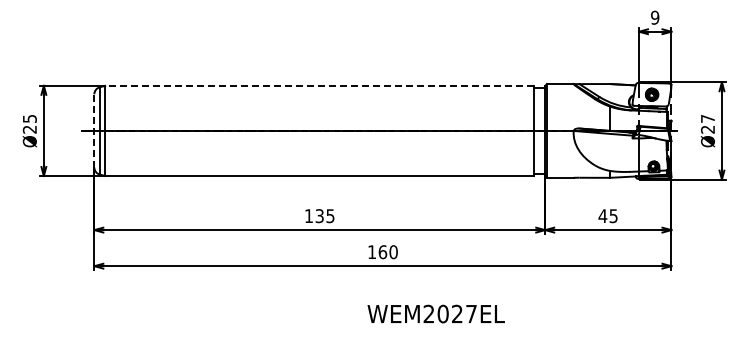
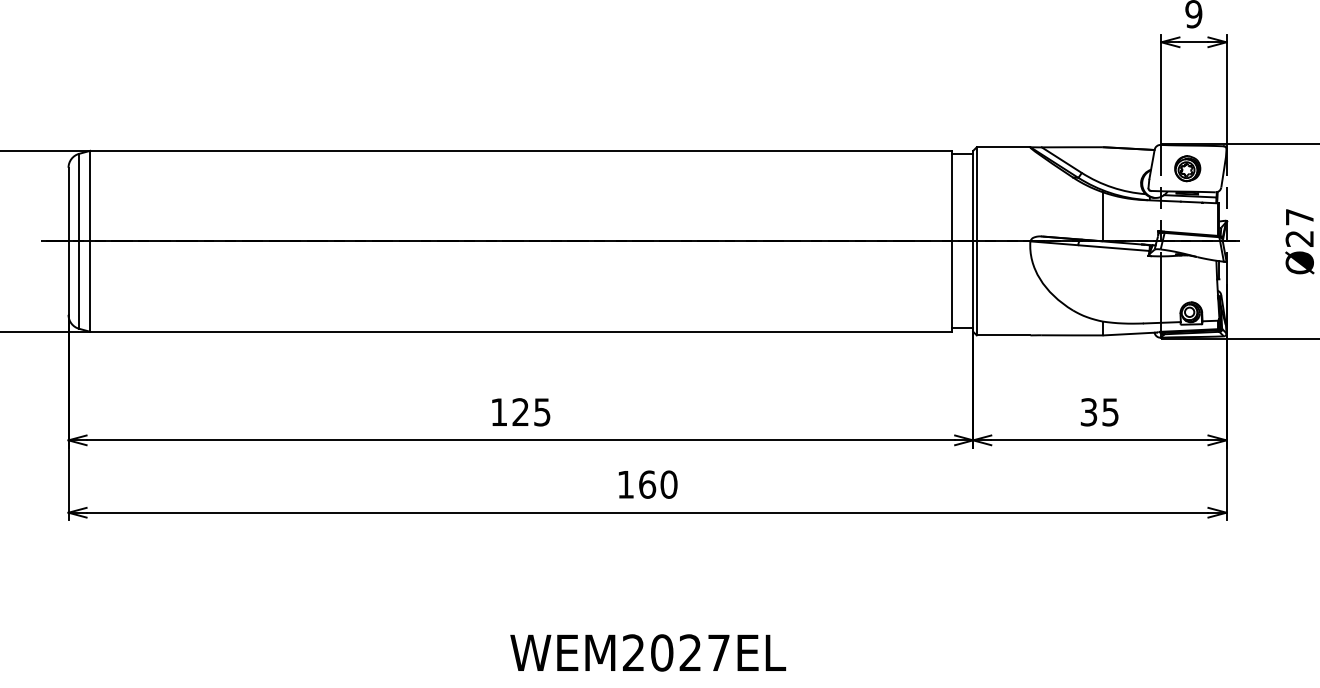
line: (319, 85) -> (520, 150), dashed -> solid
line: (94, 130) -> (68, 240), dashed -> solid
text: (319, 216) -> (520, 413), 135 -> 125
text: (602, 216) -> (1088, 413), 45 -> 35
text: (435, 313) -> (646, 651), moved

